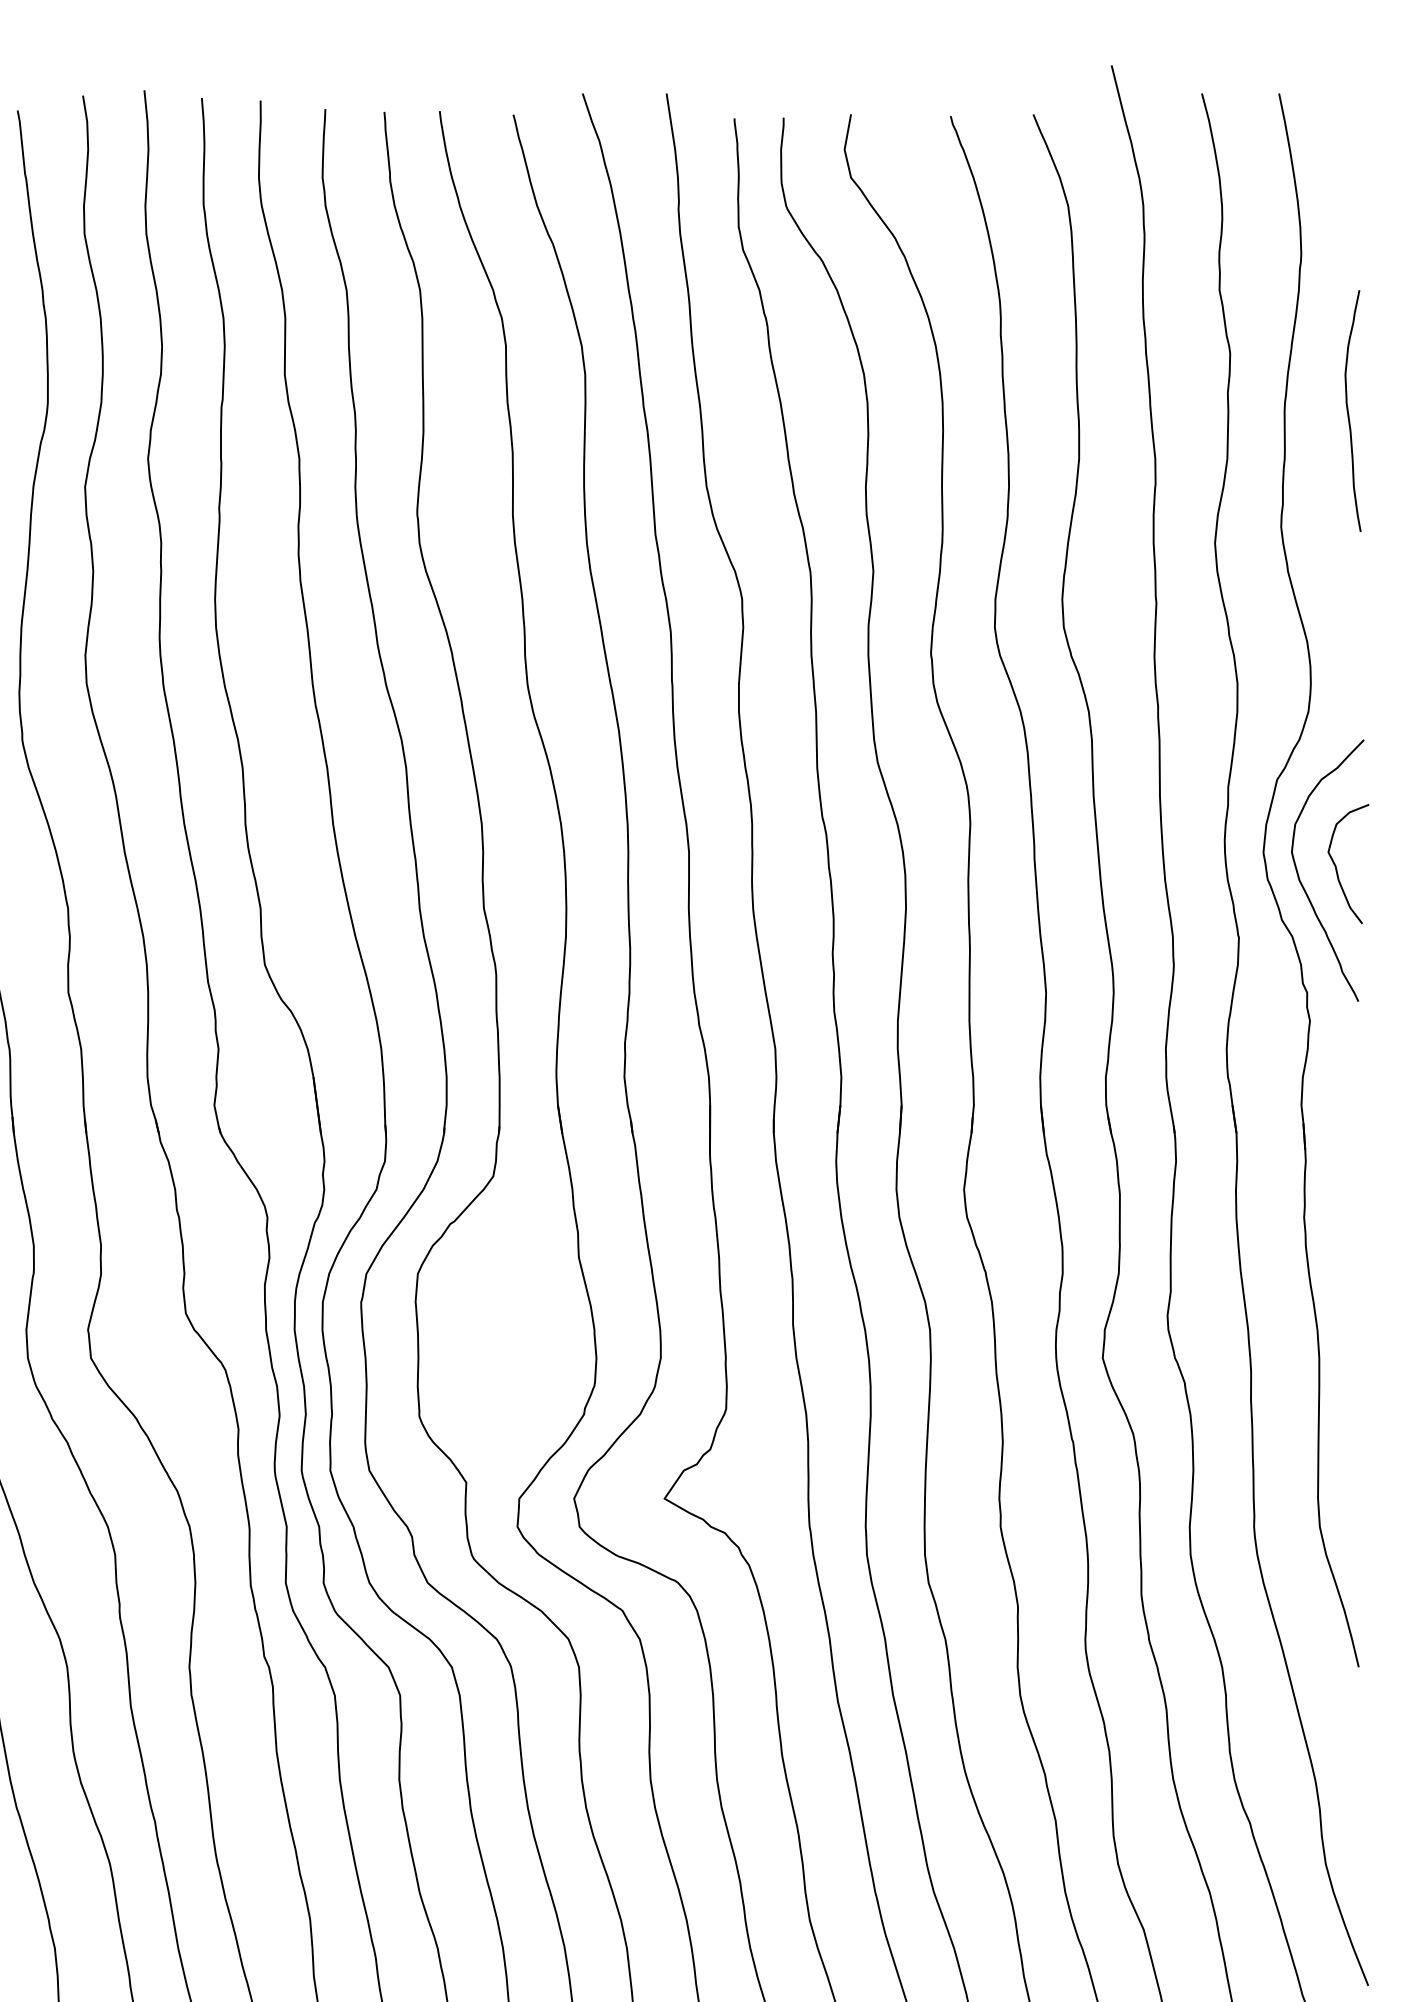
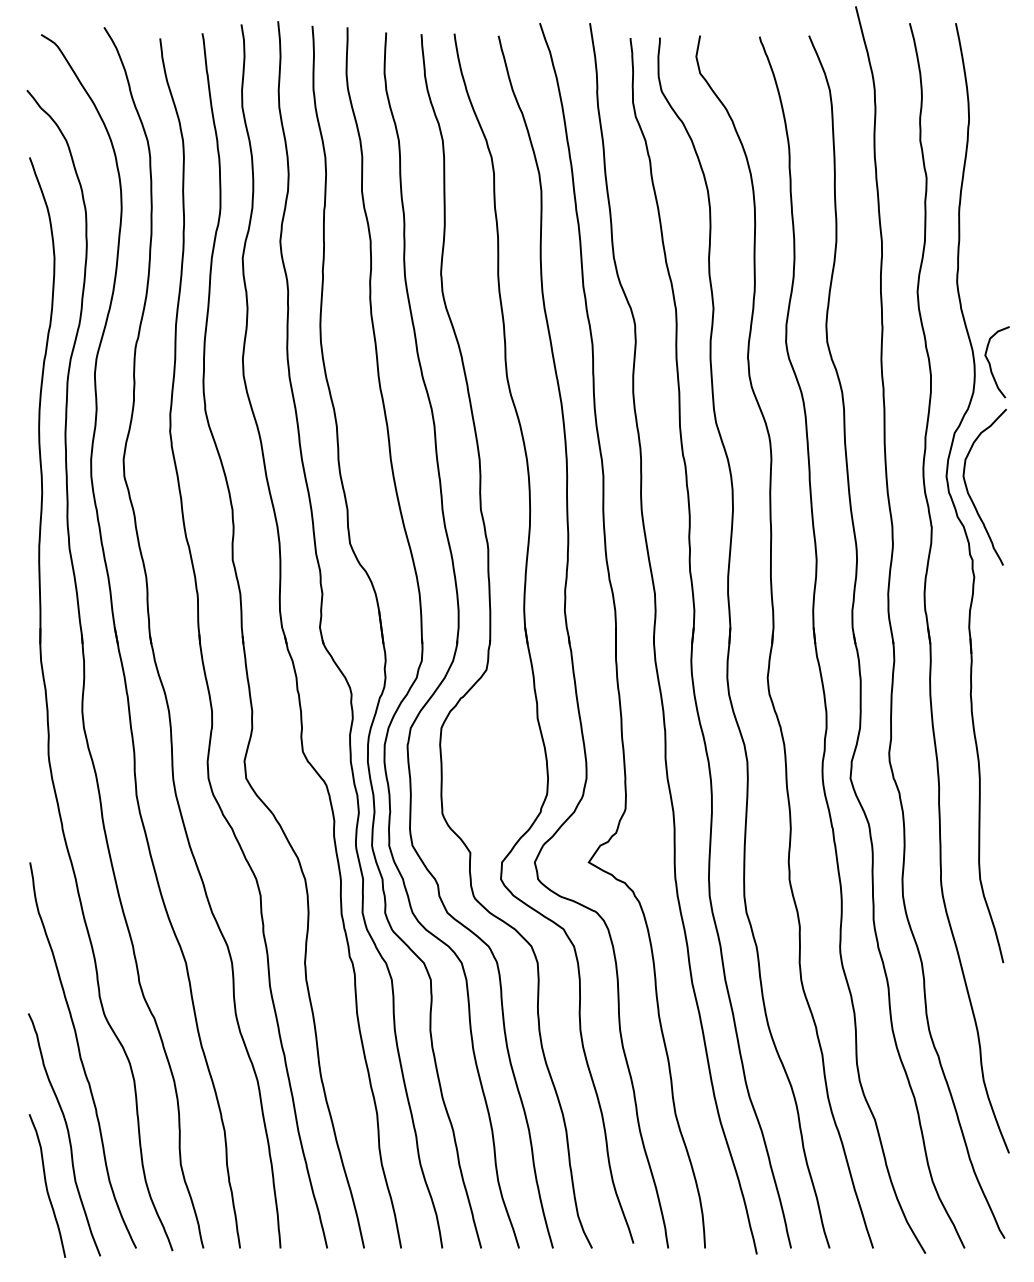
curve: (1348, 410) -> (997, 212), removed
curve: (1337, 865) -> (990, 363), moved

